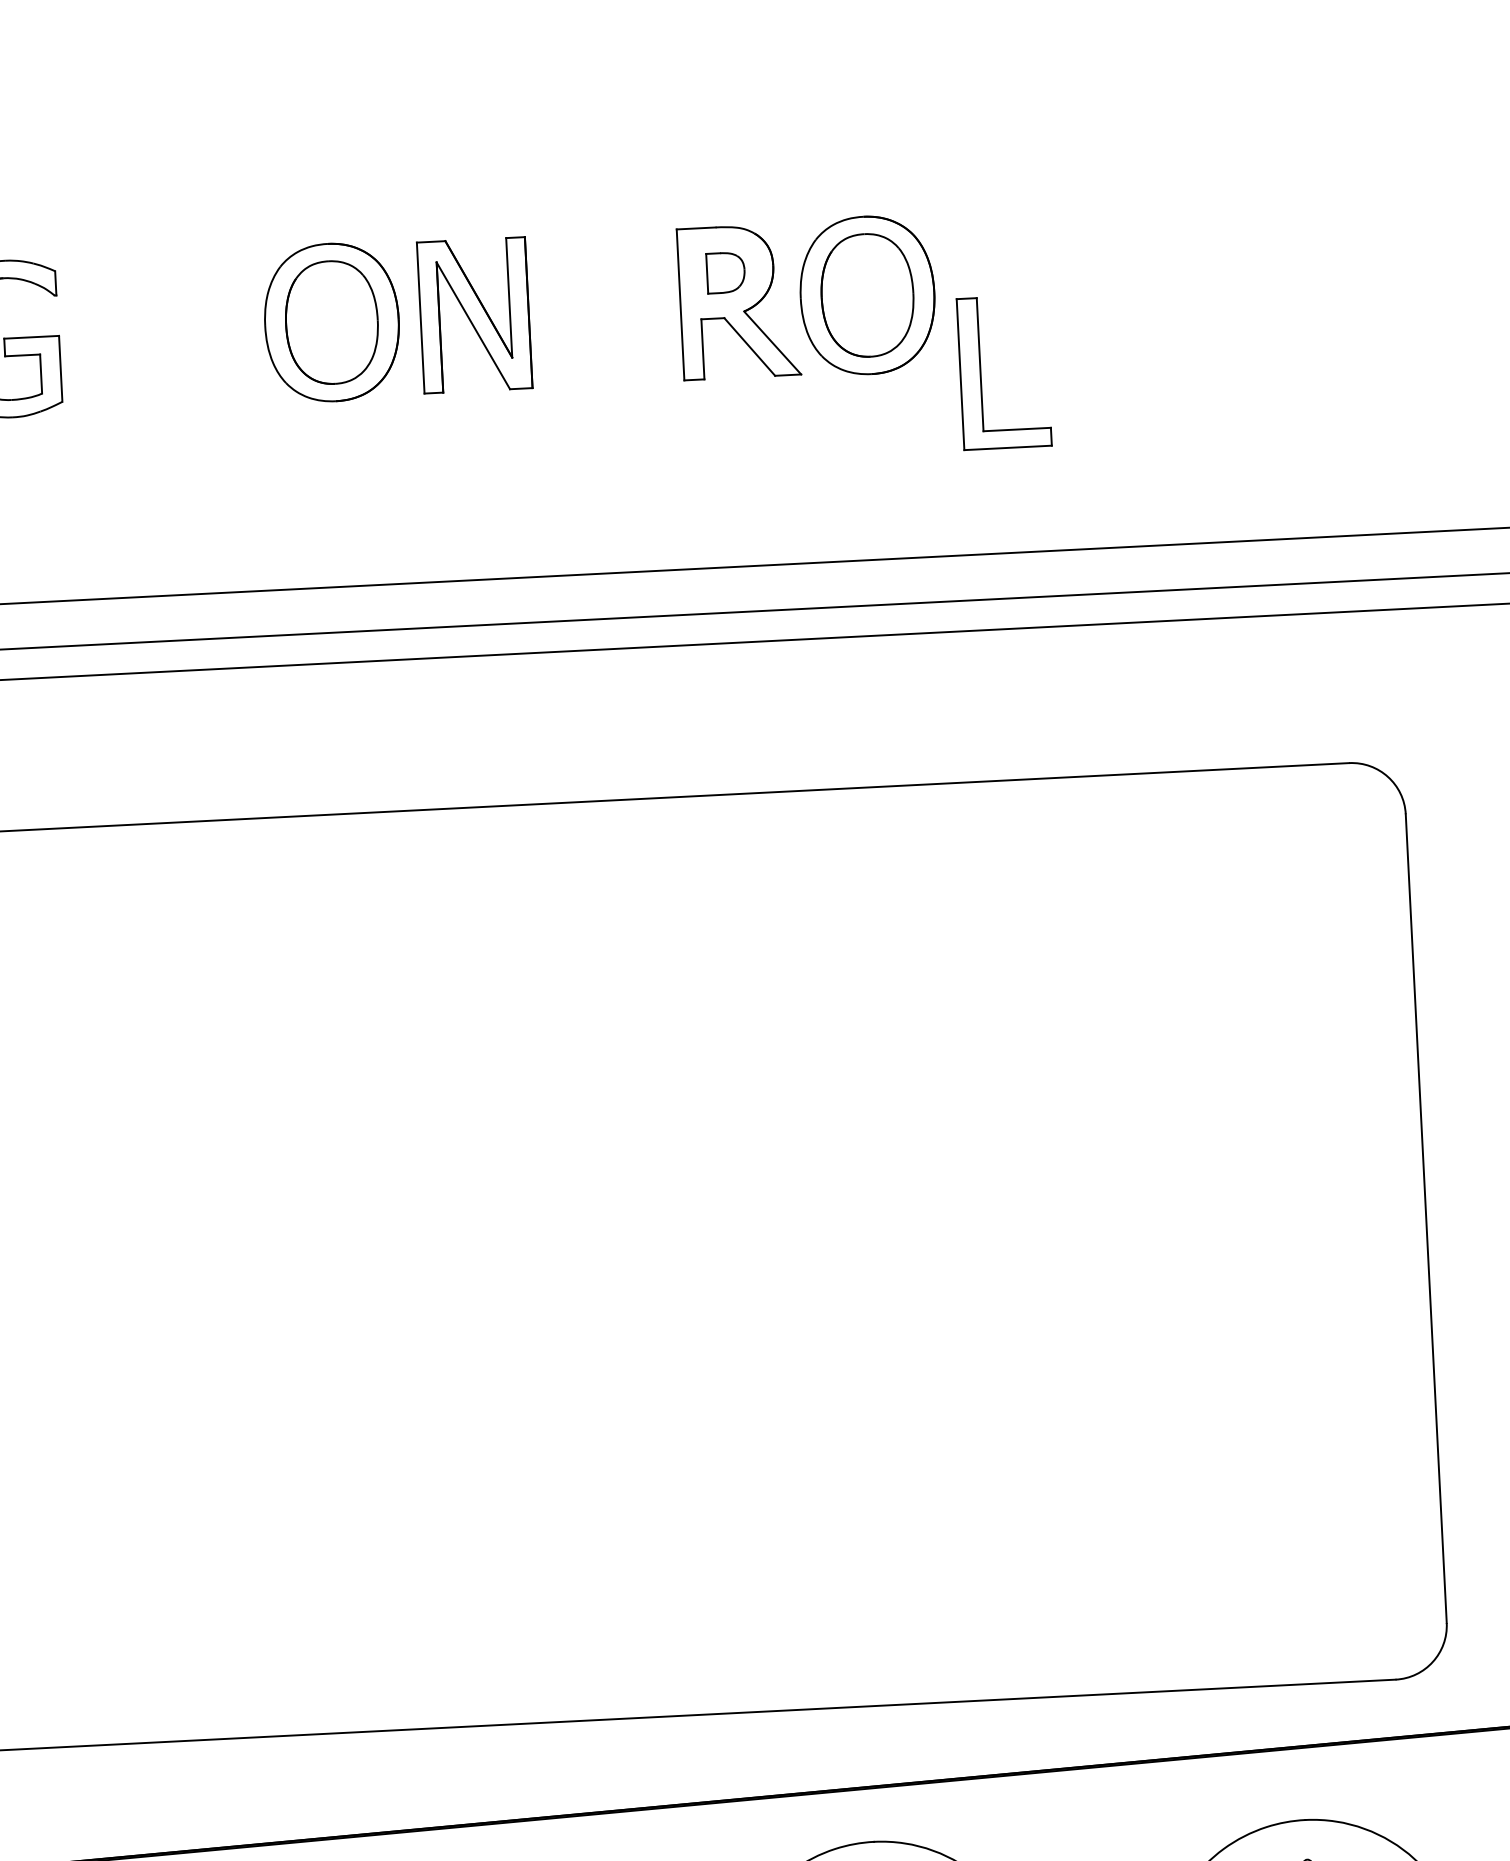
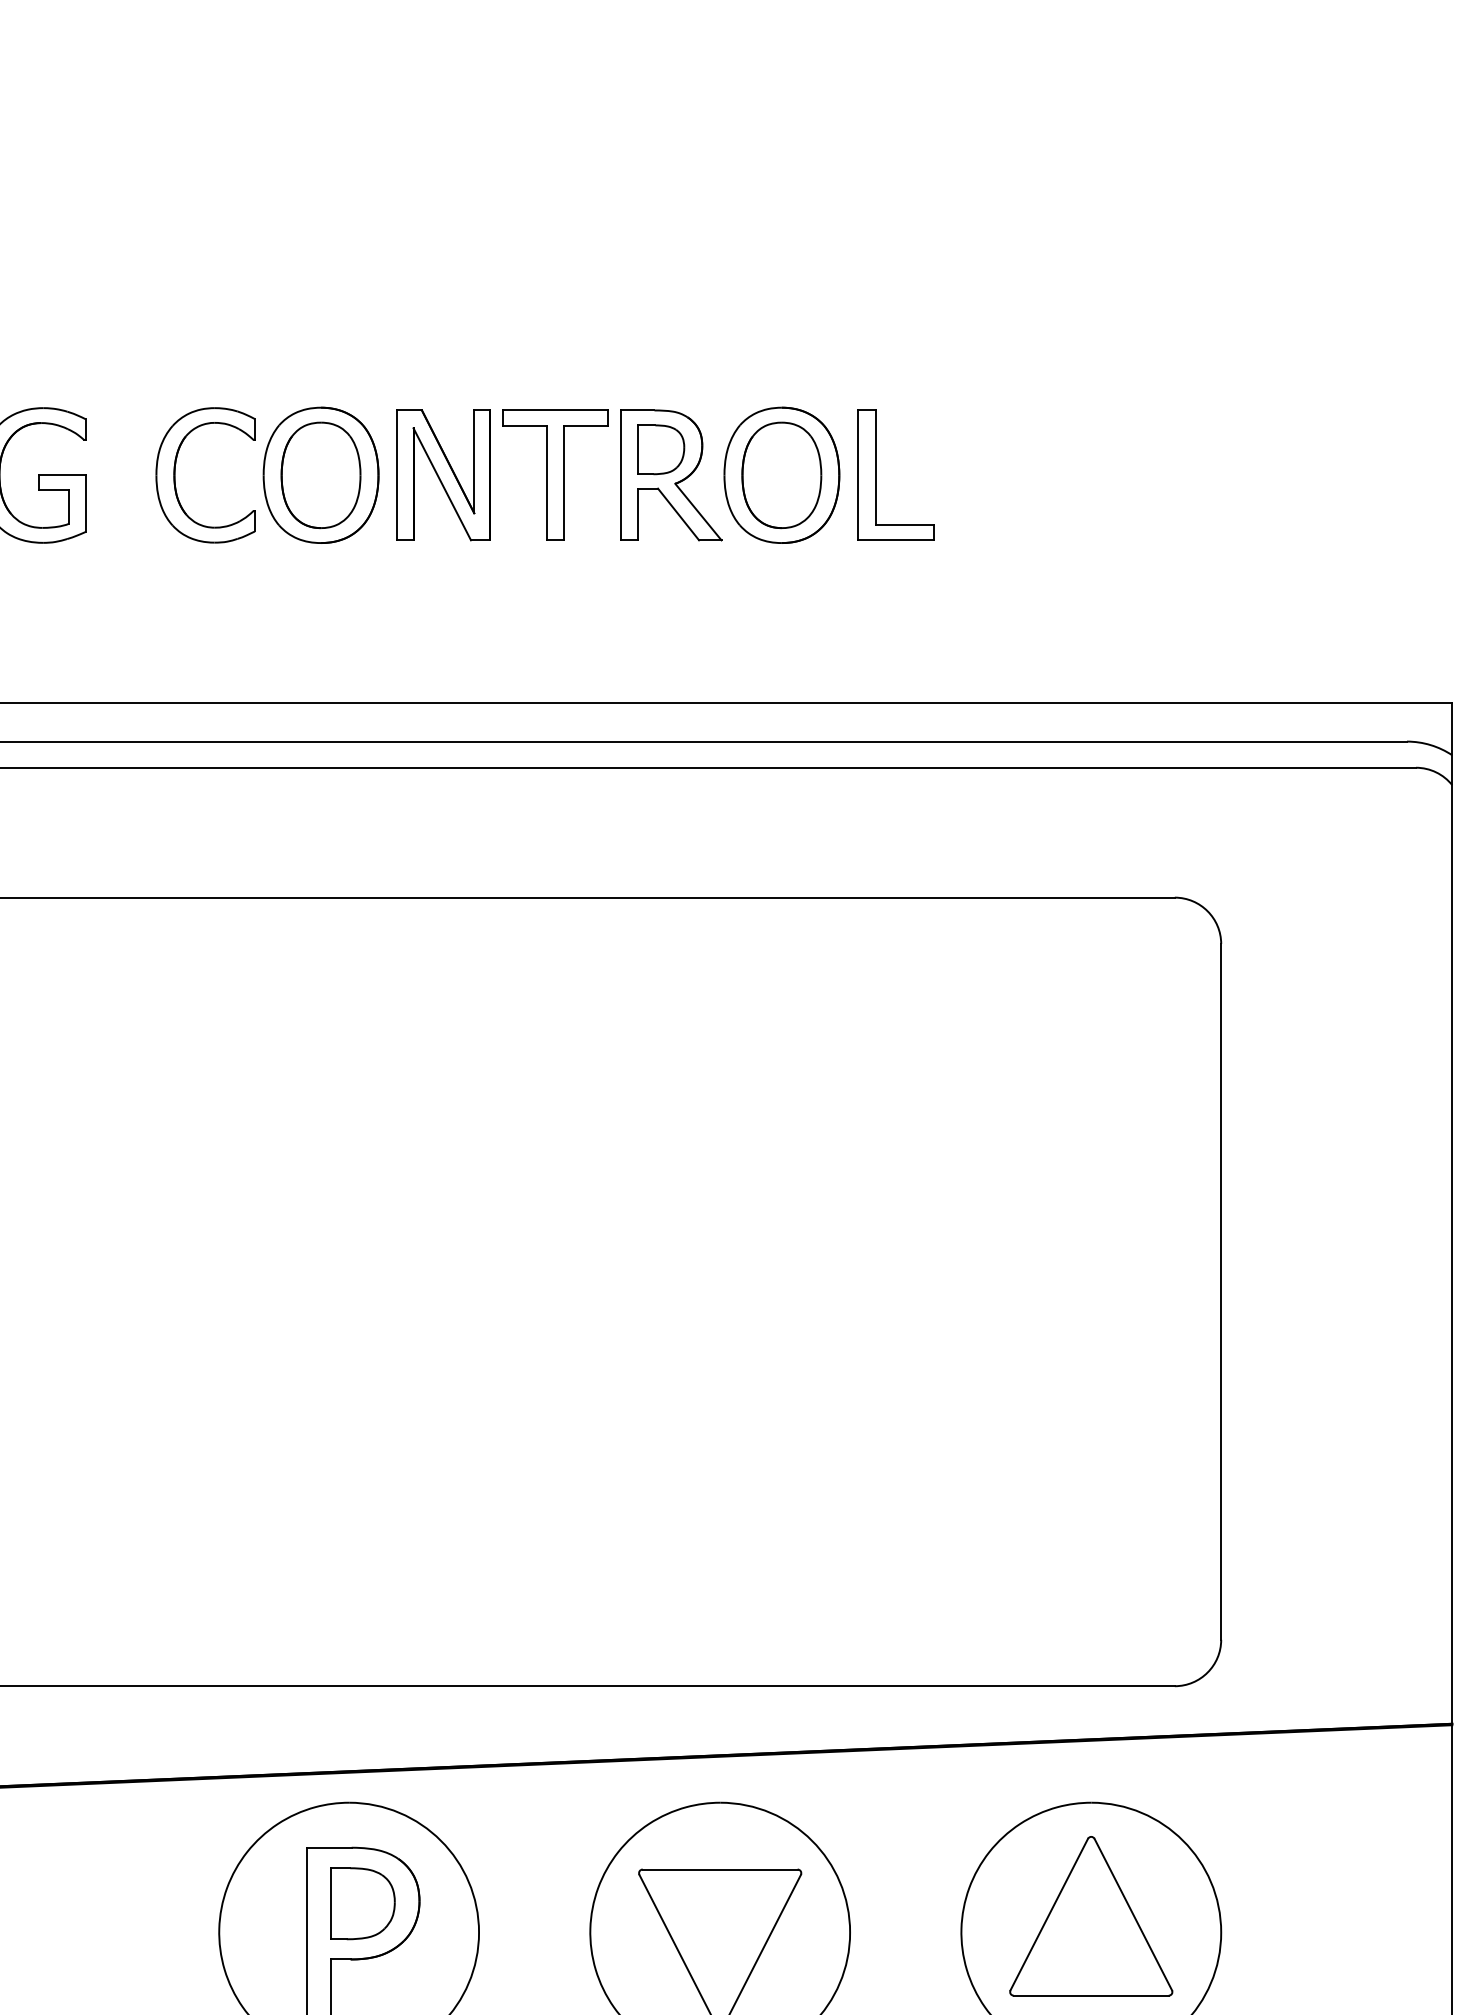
part: (726, 272) -> (661, 449), size x1.43
part: (604, 307) -> (555, 474), added
part: (162, 331) -> (175, 475), added
part: (981, 372) -> (876, 474), moved

